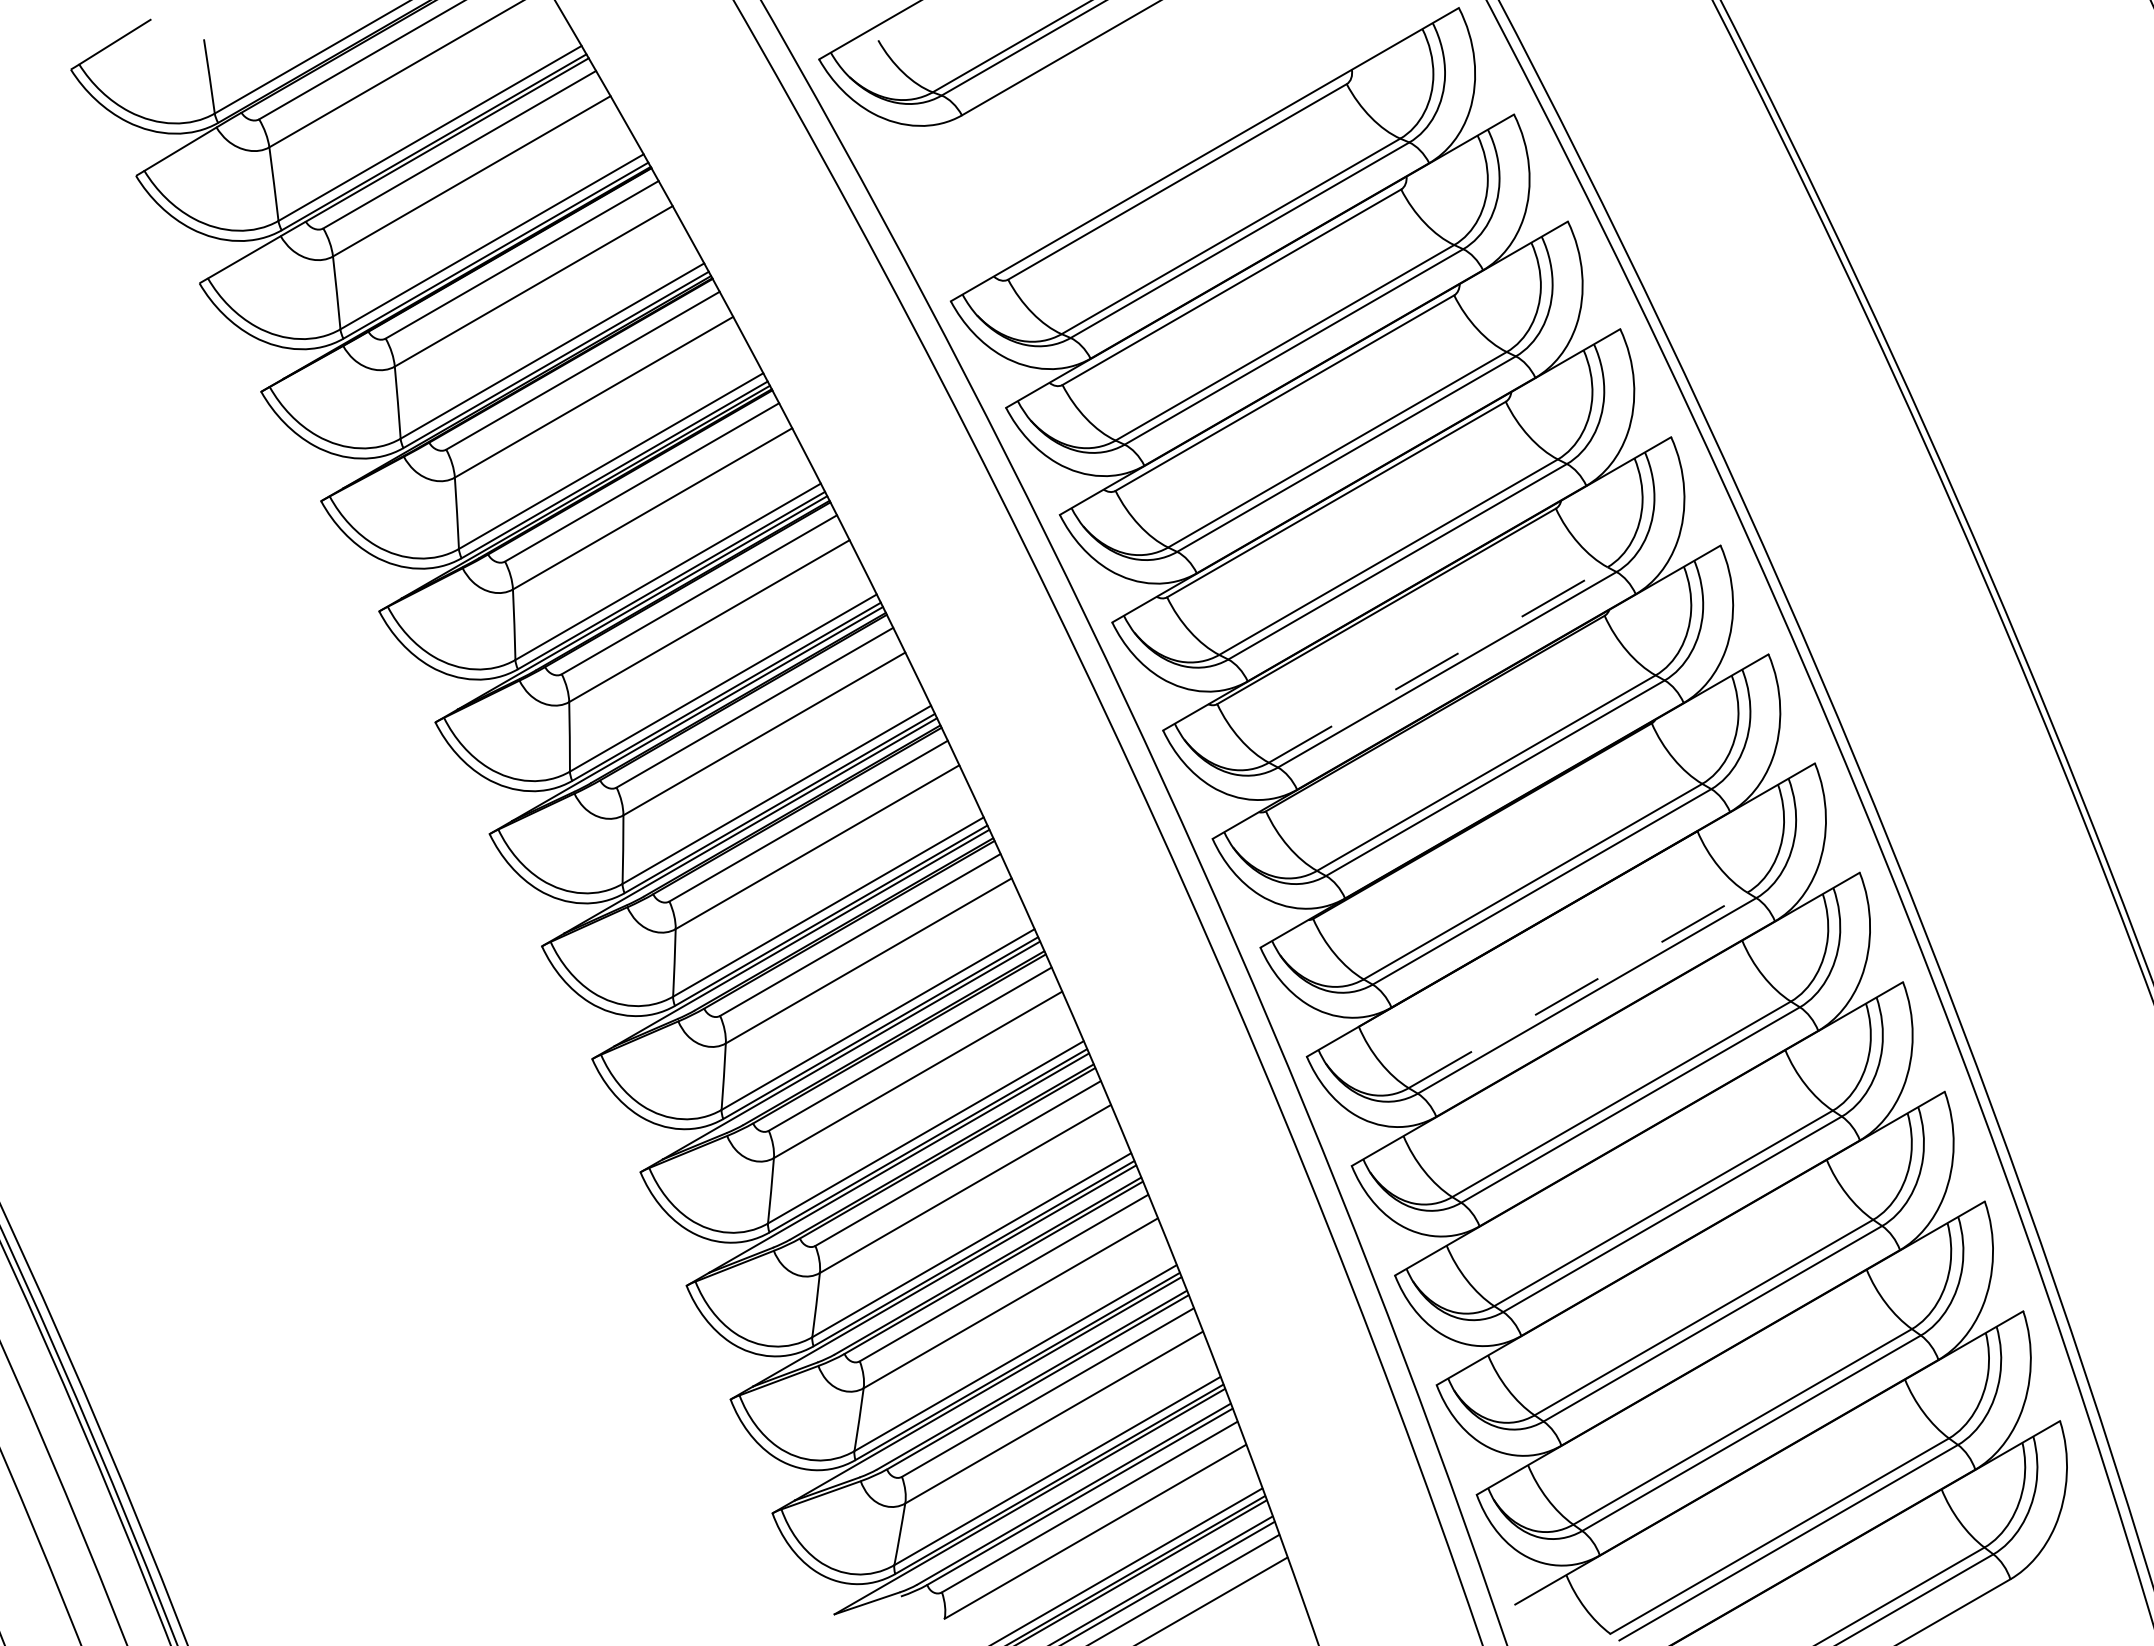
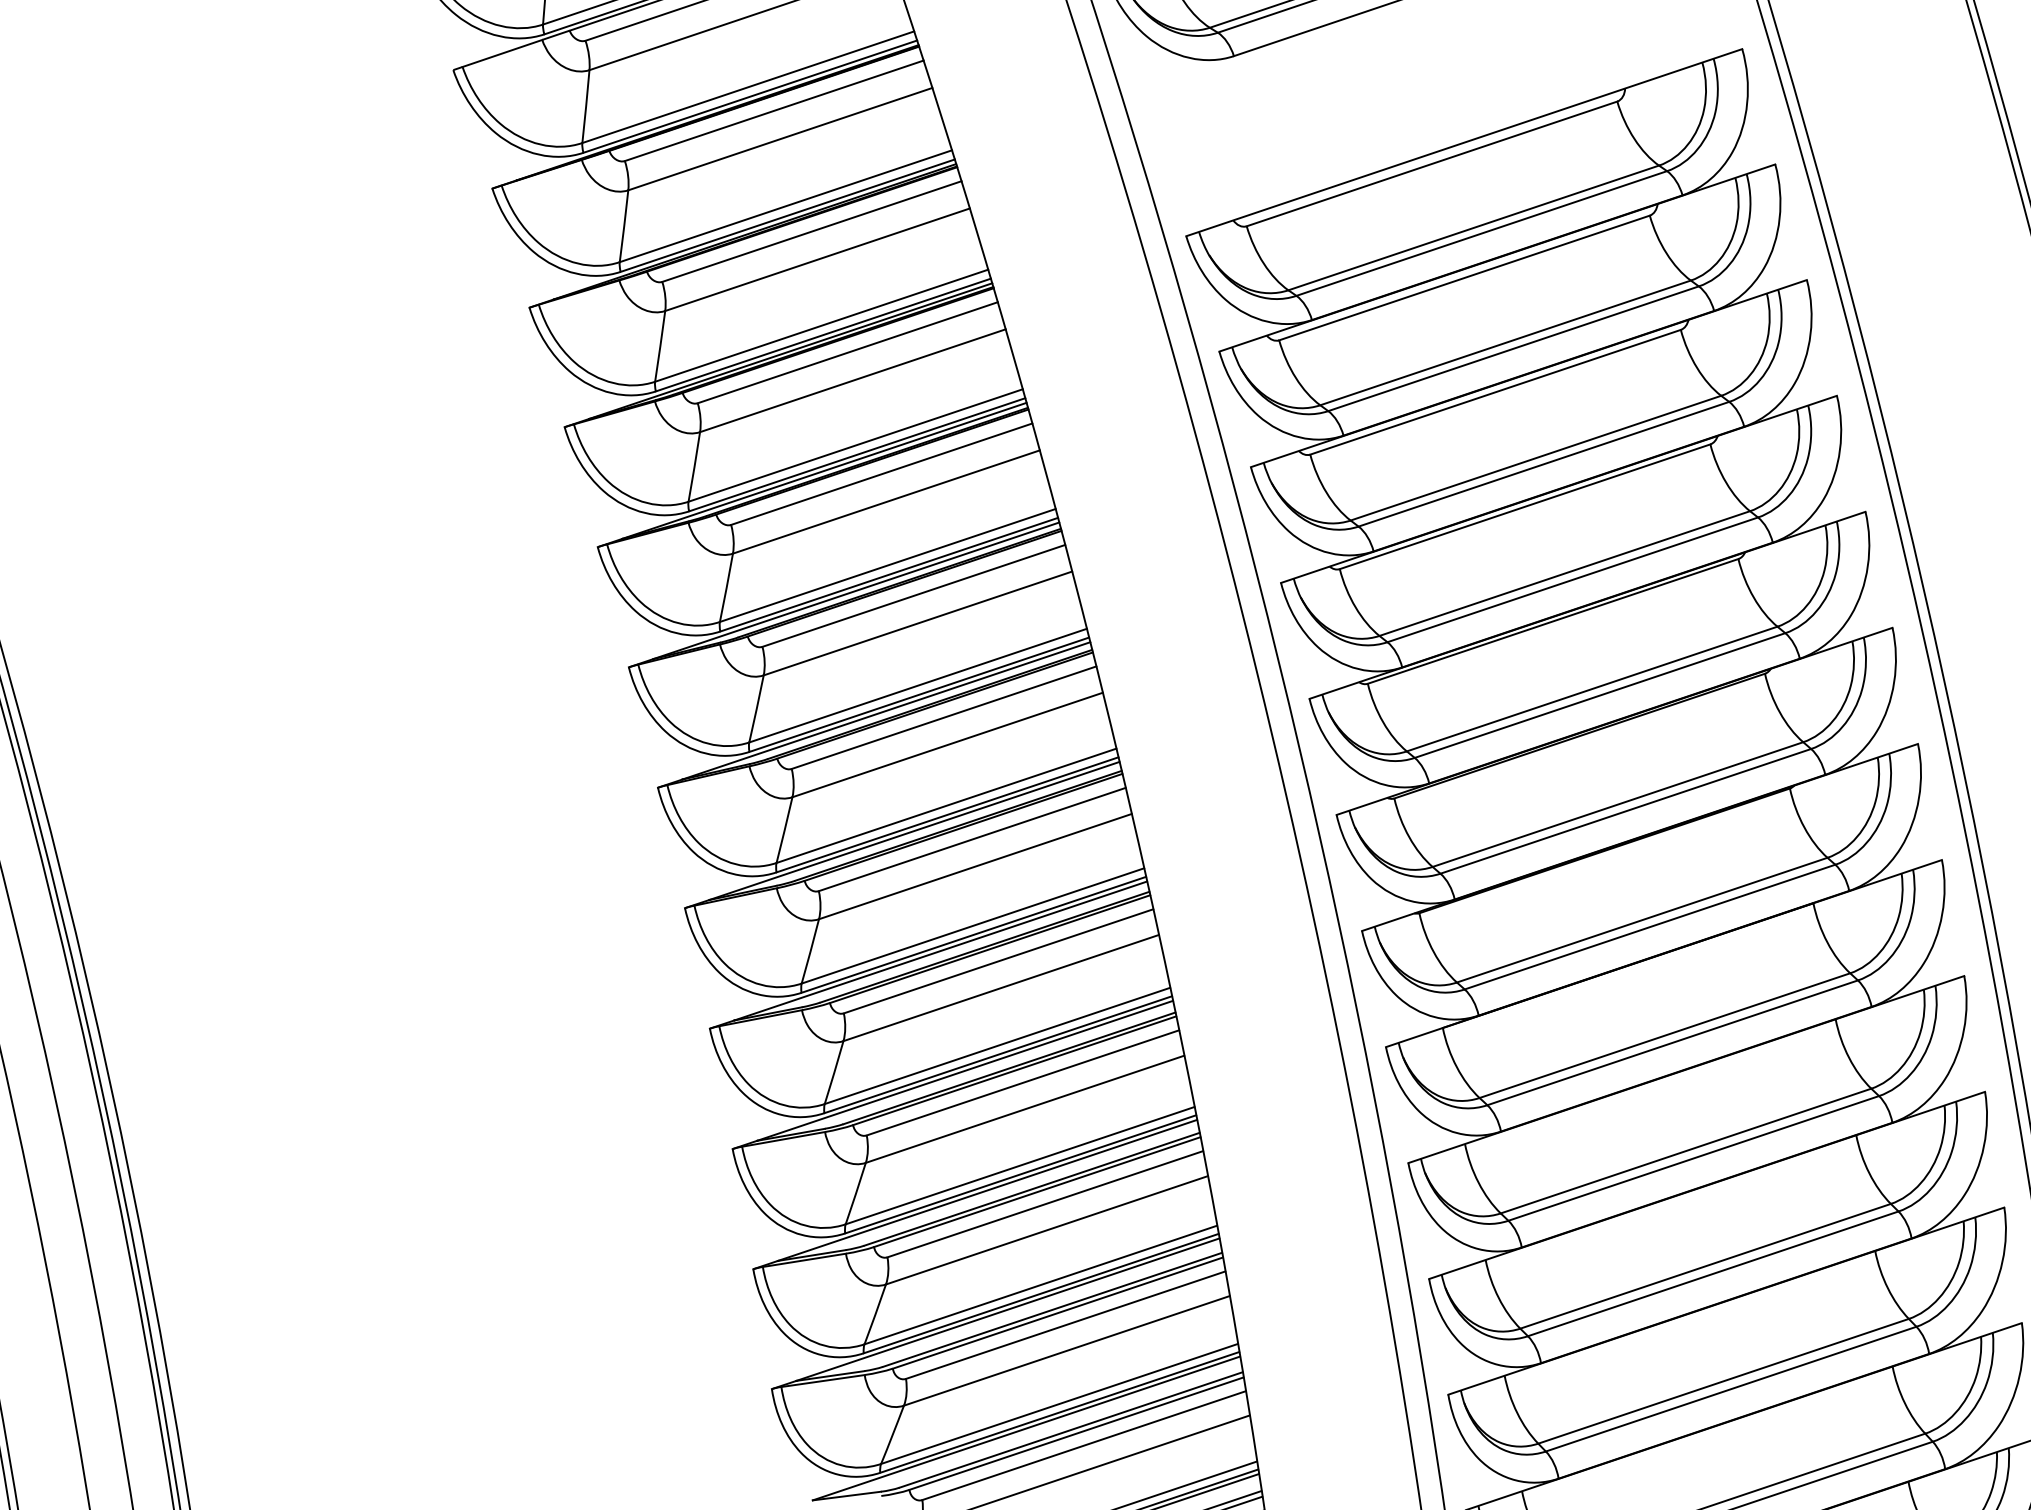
line: (1438, 664) -> (1592, 688), dashed -> solid
line: (1578, 990) -> (1665, 1035), dashed -> solid

